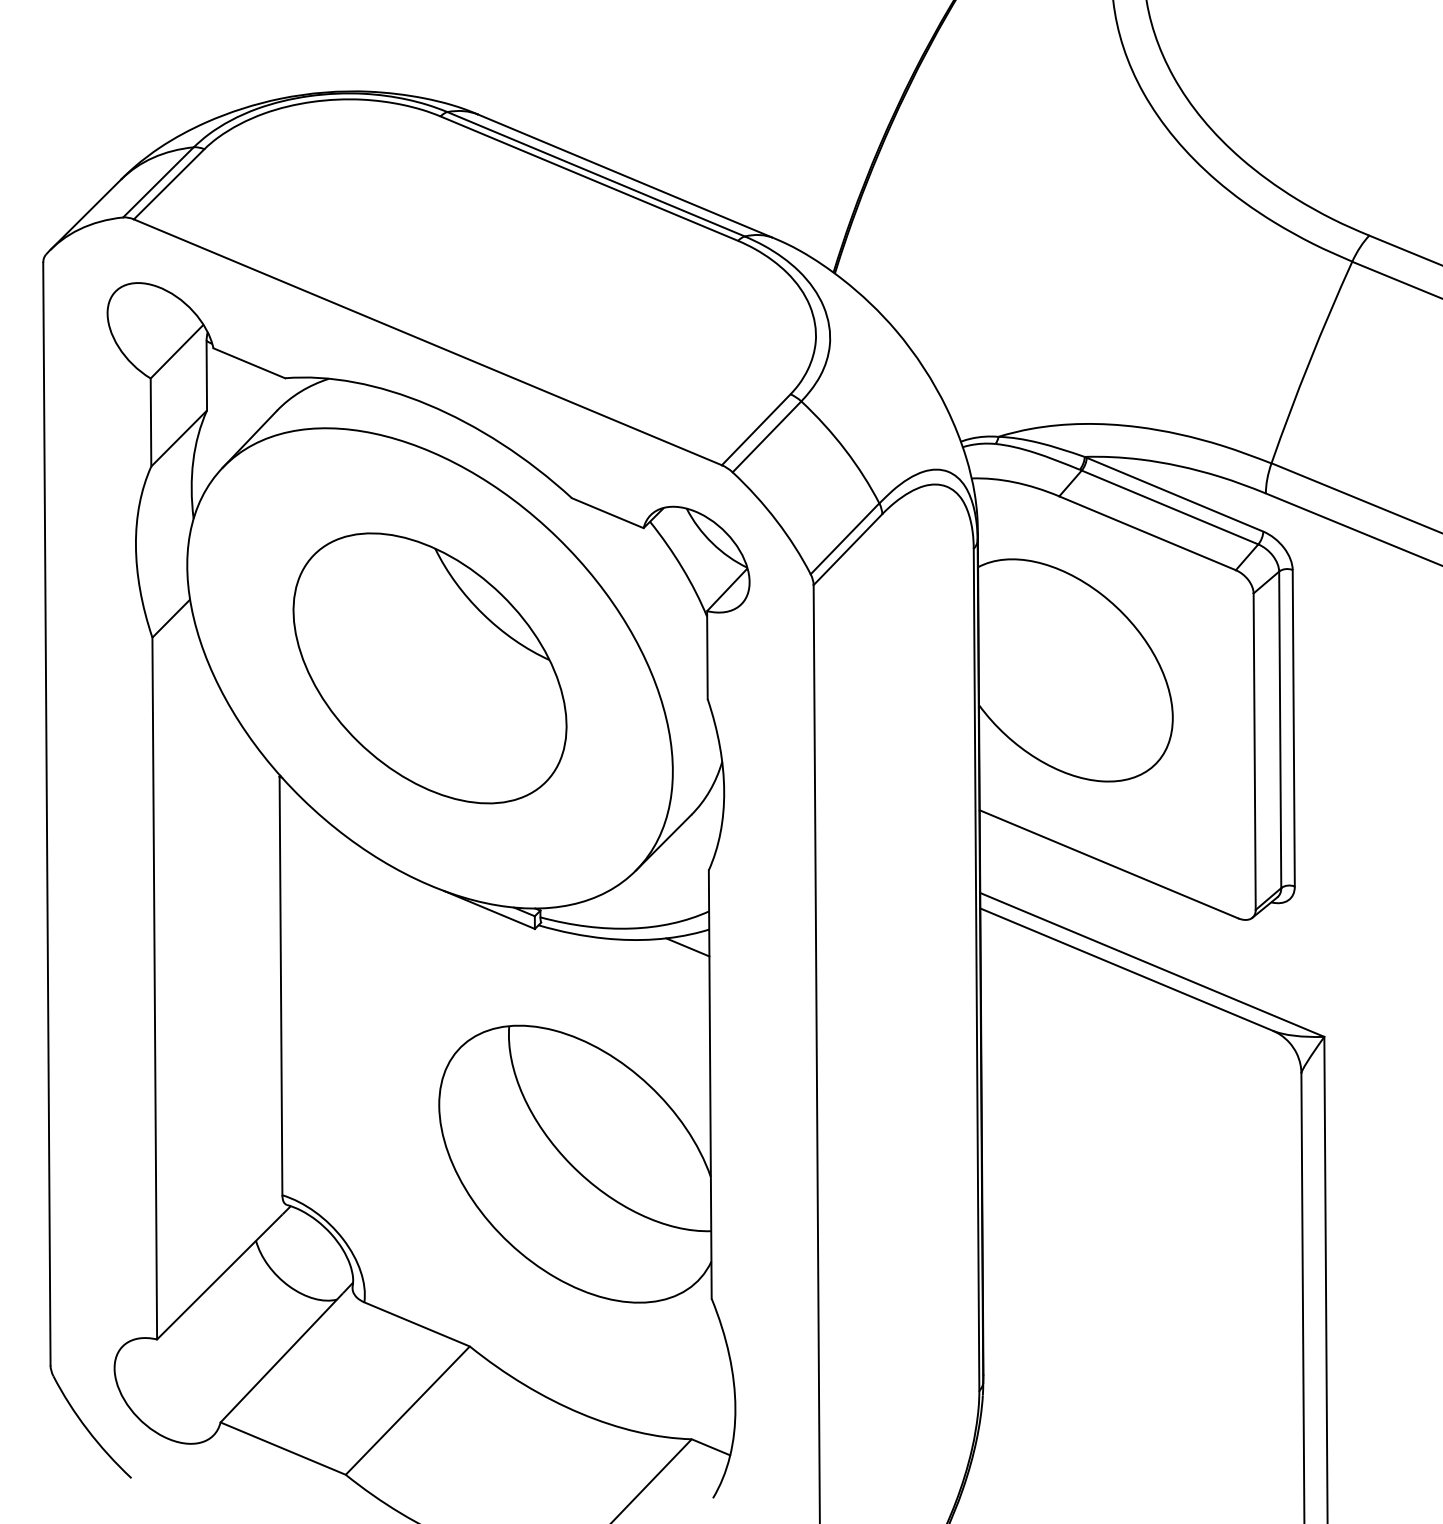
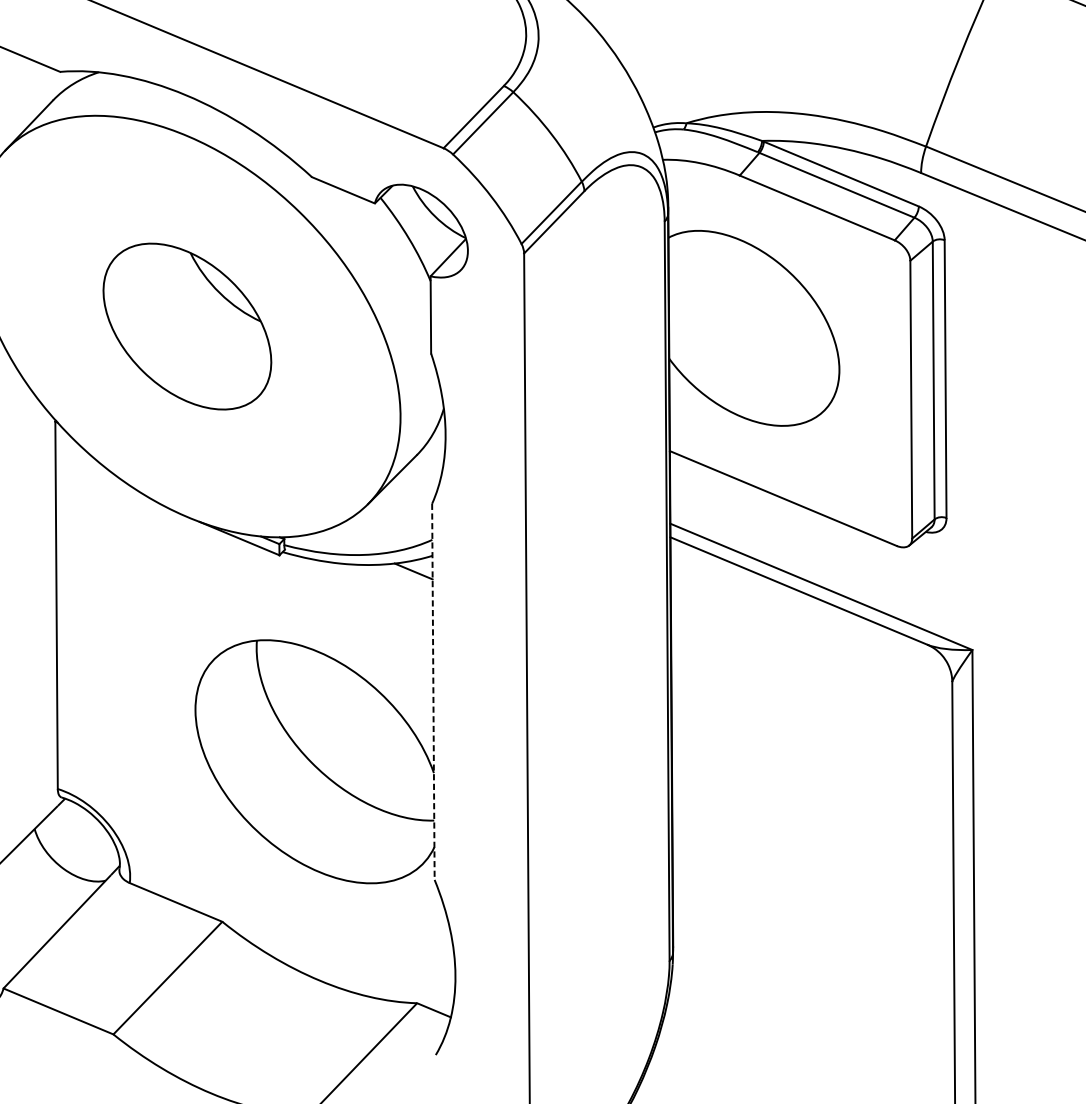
part: (429, 668) -> (186, 326), size x0.7
line: (710, 1085) -> (433, 692), solid -> dashed

